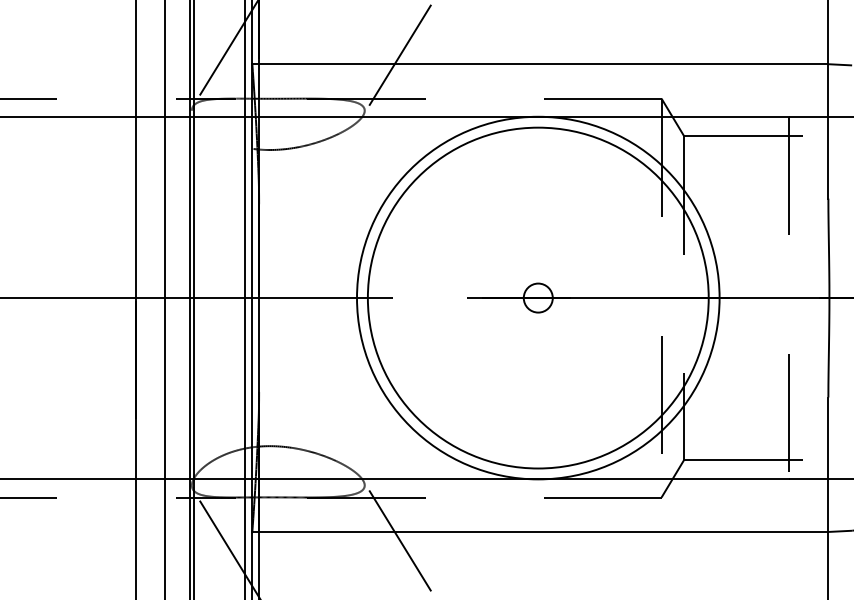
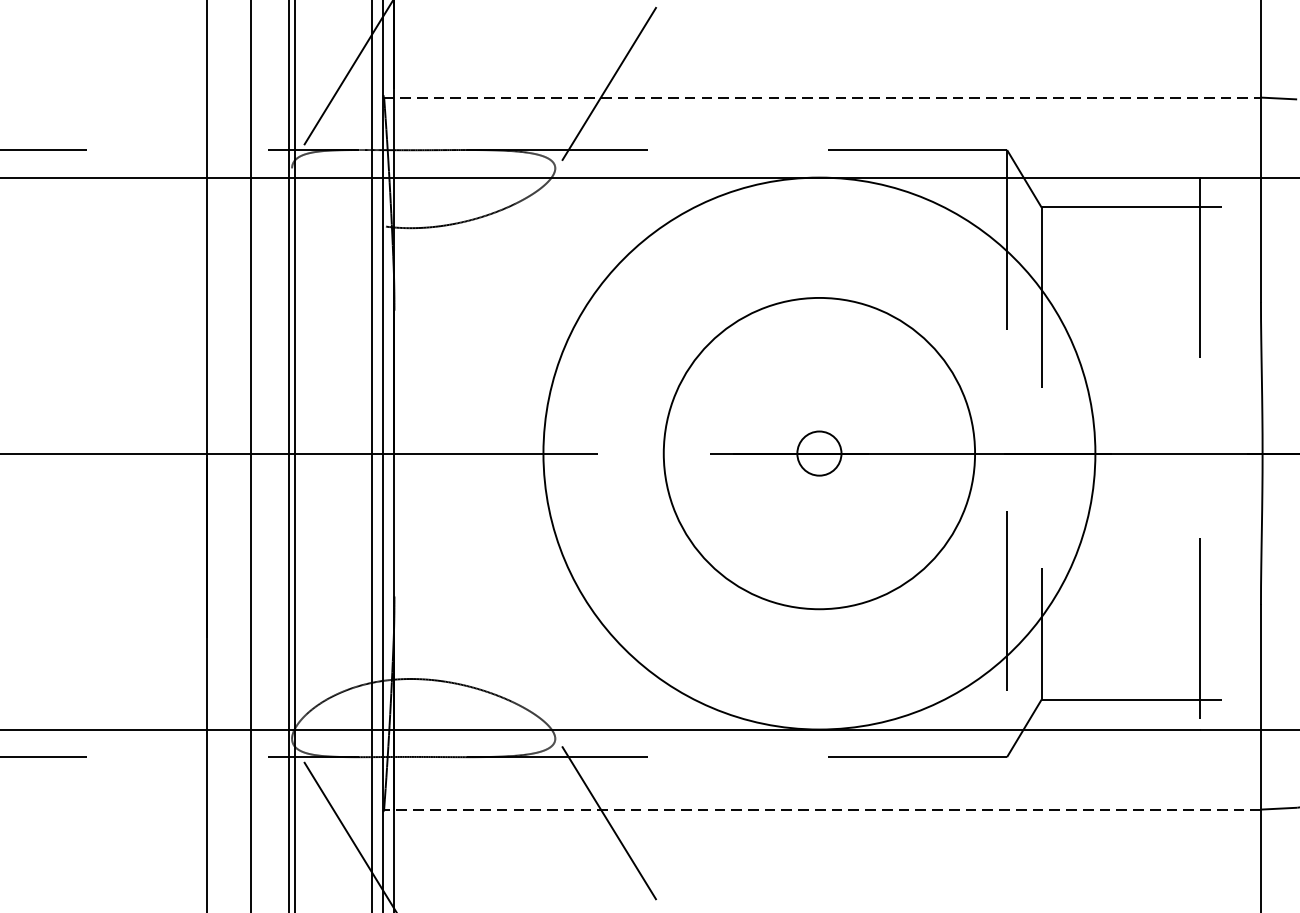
line: (540, 64) -> (822, 98), solid -> dashed
circle: (537, 297) -> (818, 452), size x0.6
line: (539, 531) -> (821, 808), solid -> dashed

